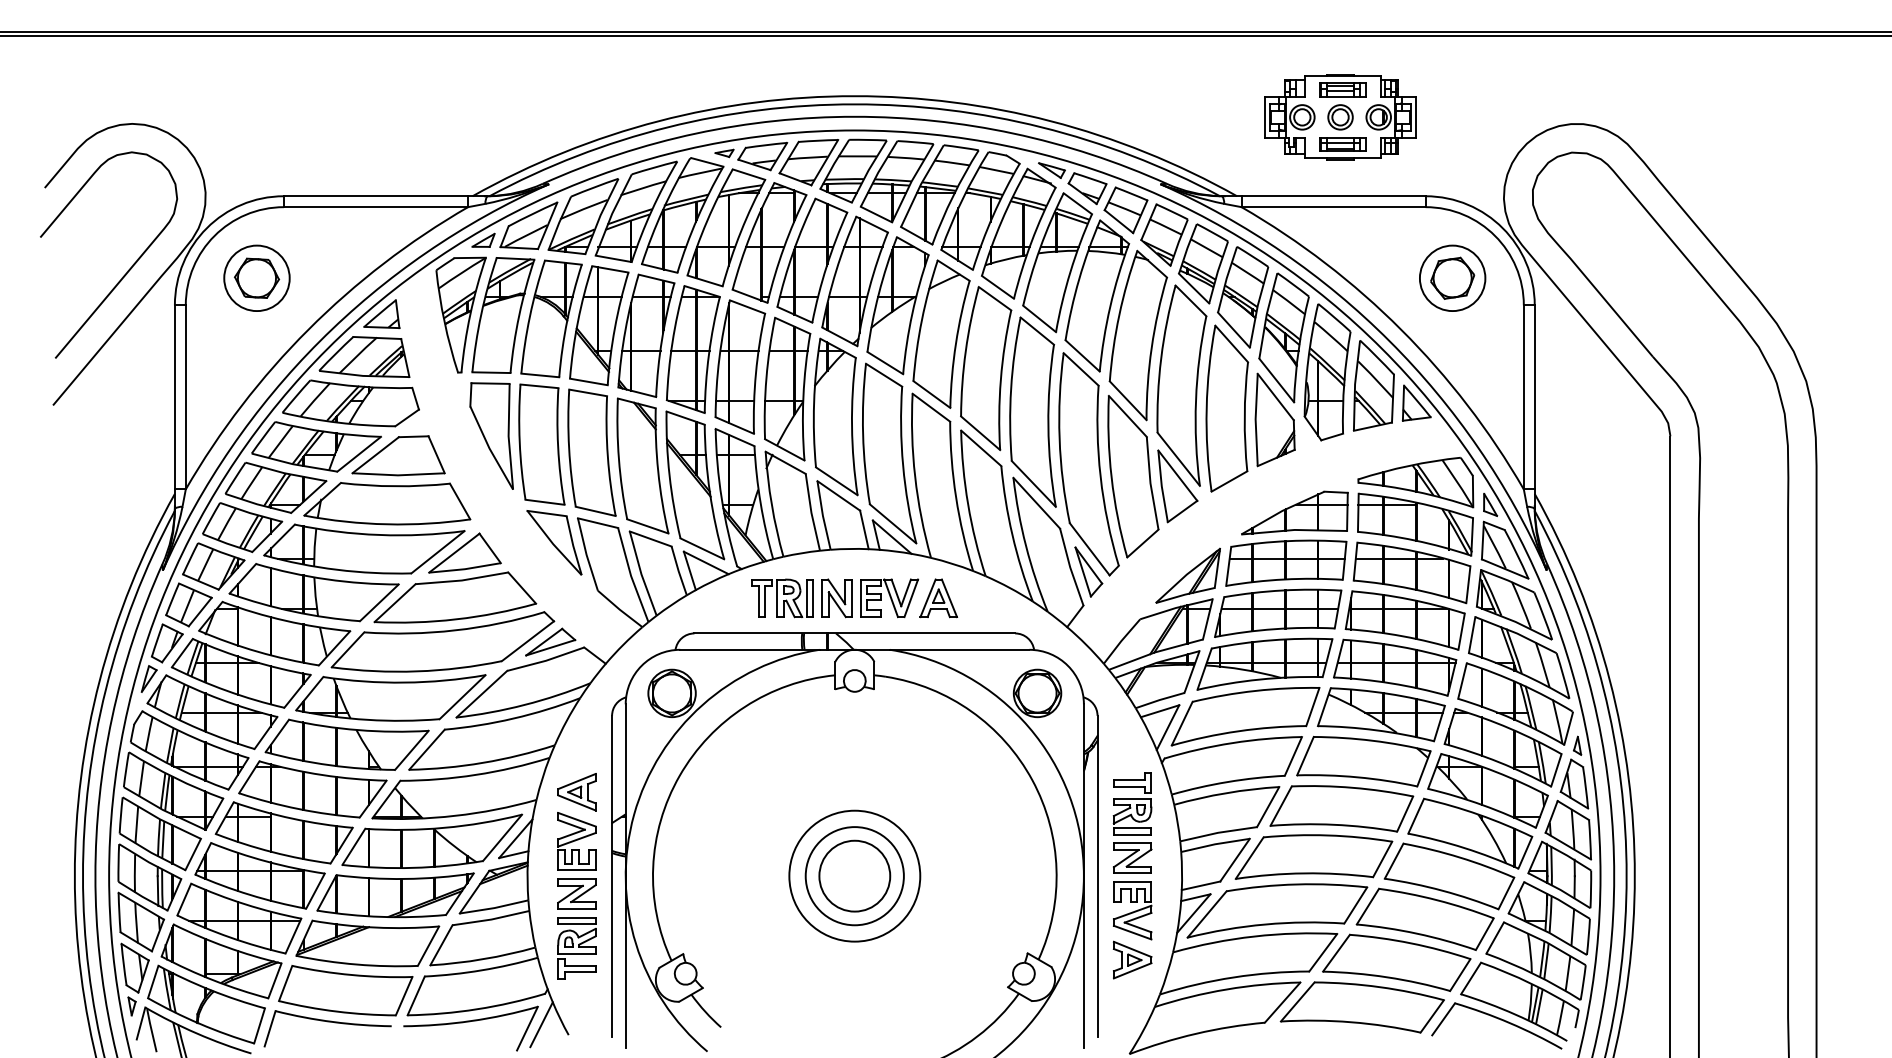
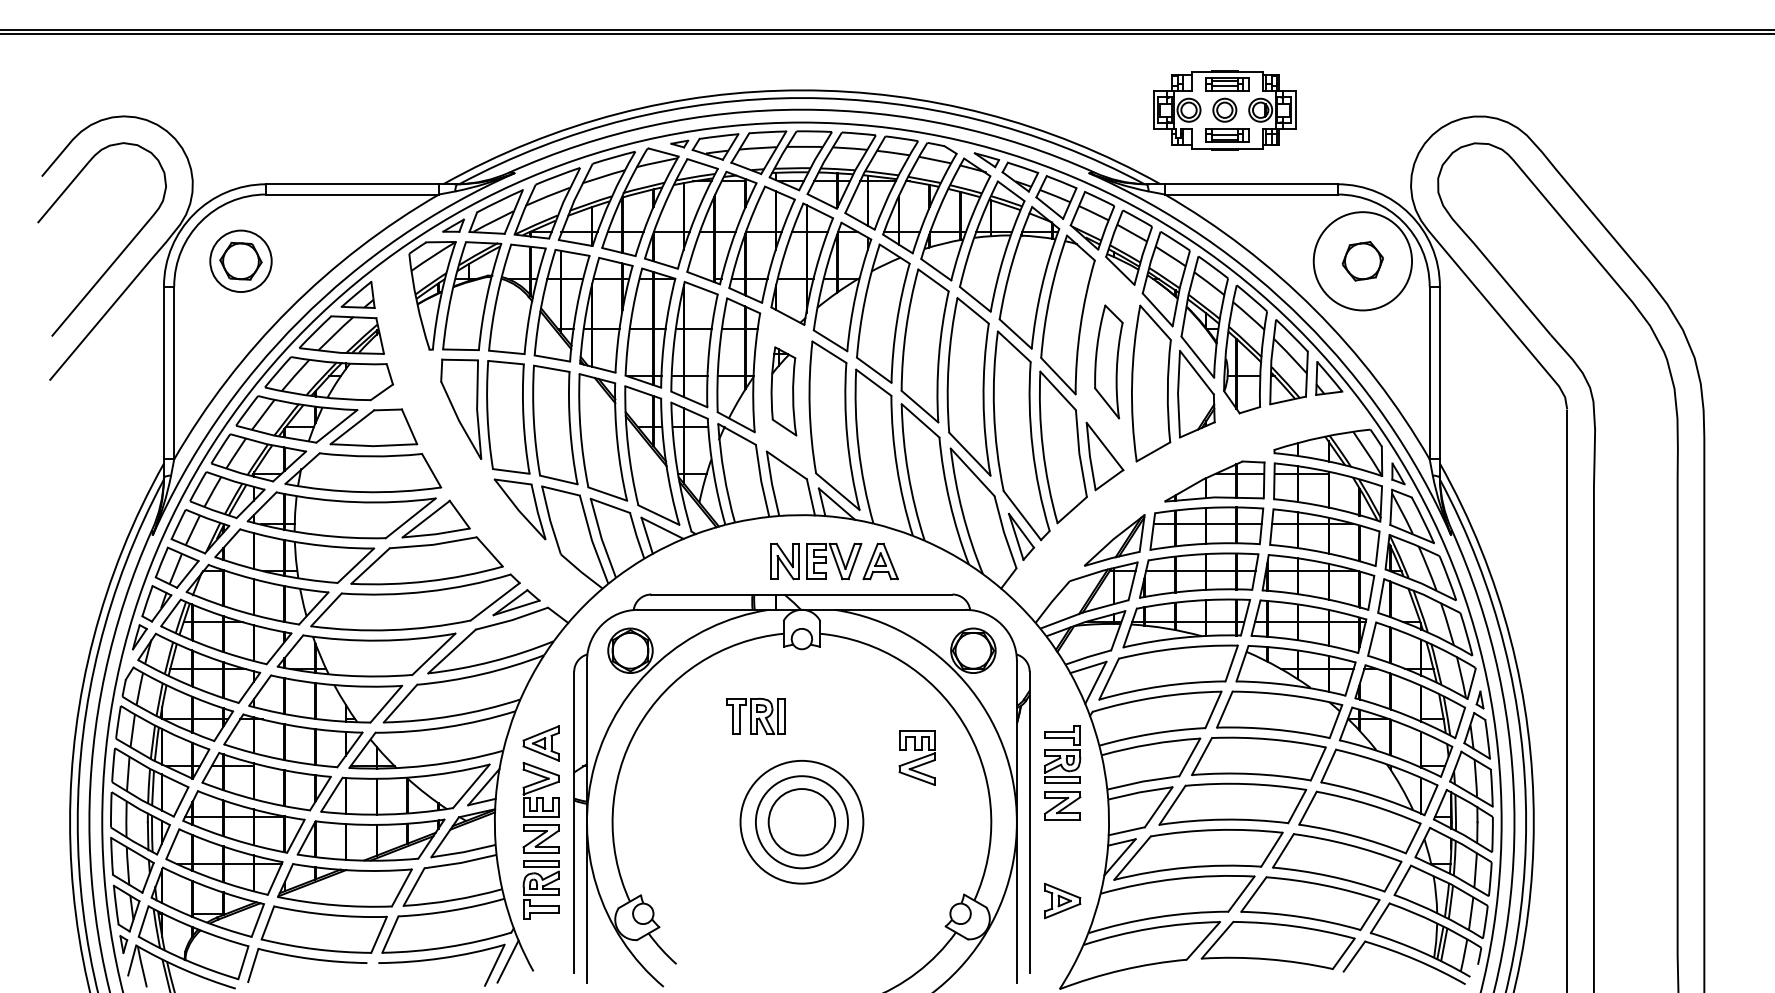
part: (1340, 117) -> (1224, 110), moved
circle: (1452, 278) -> (1362, 261), size x1.6
part: (1181, 385) -> (1108, 361), size x0.6
part: (835, 416) -> (783, 390), size x0.6
part: (782, 598) -> (755, 716), moved
part: (1132, 910) -> (917, 757), moved

